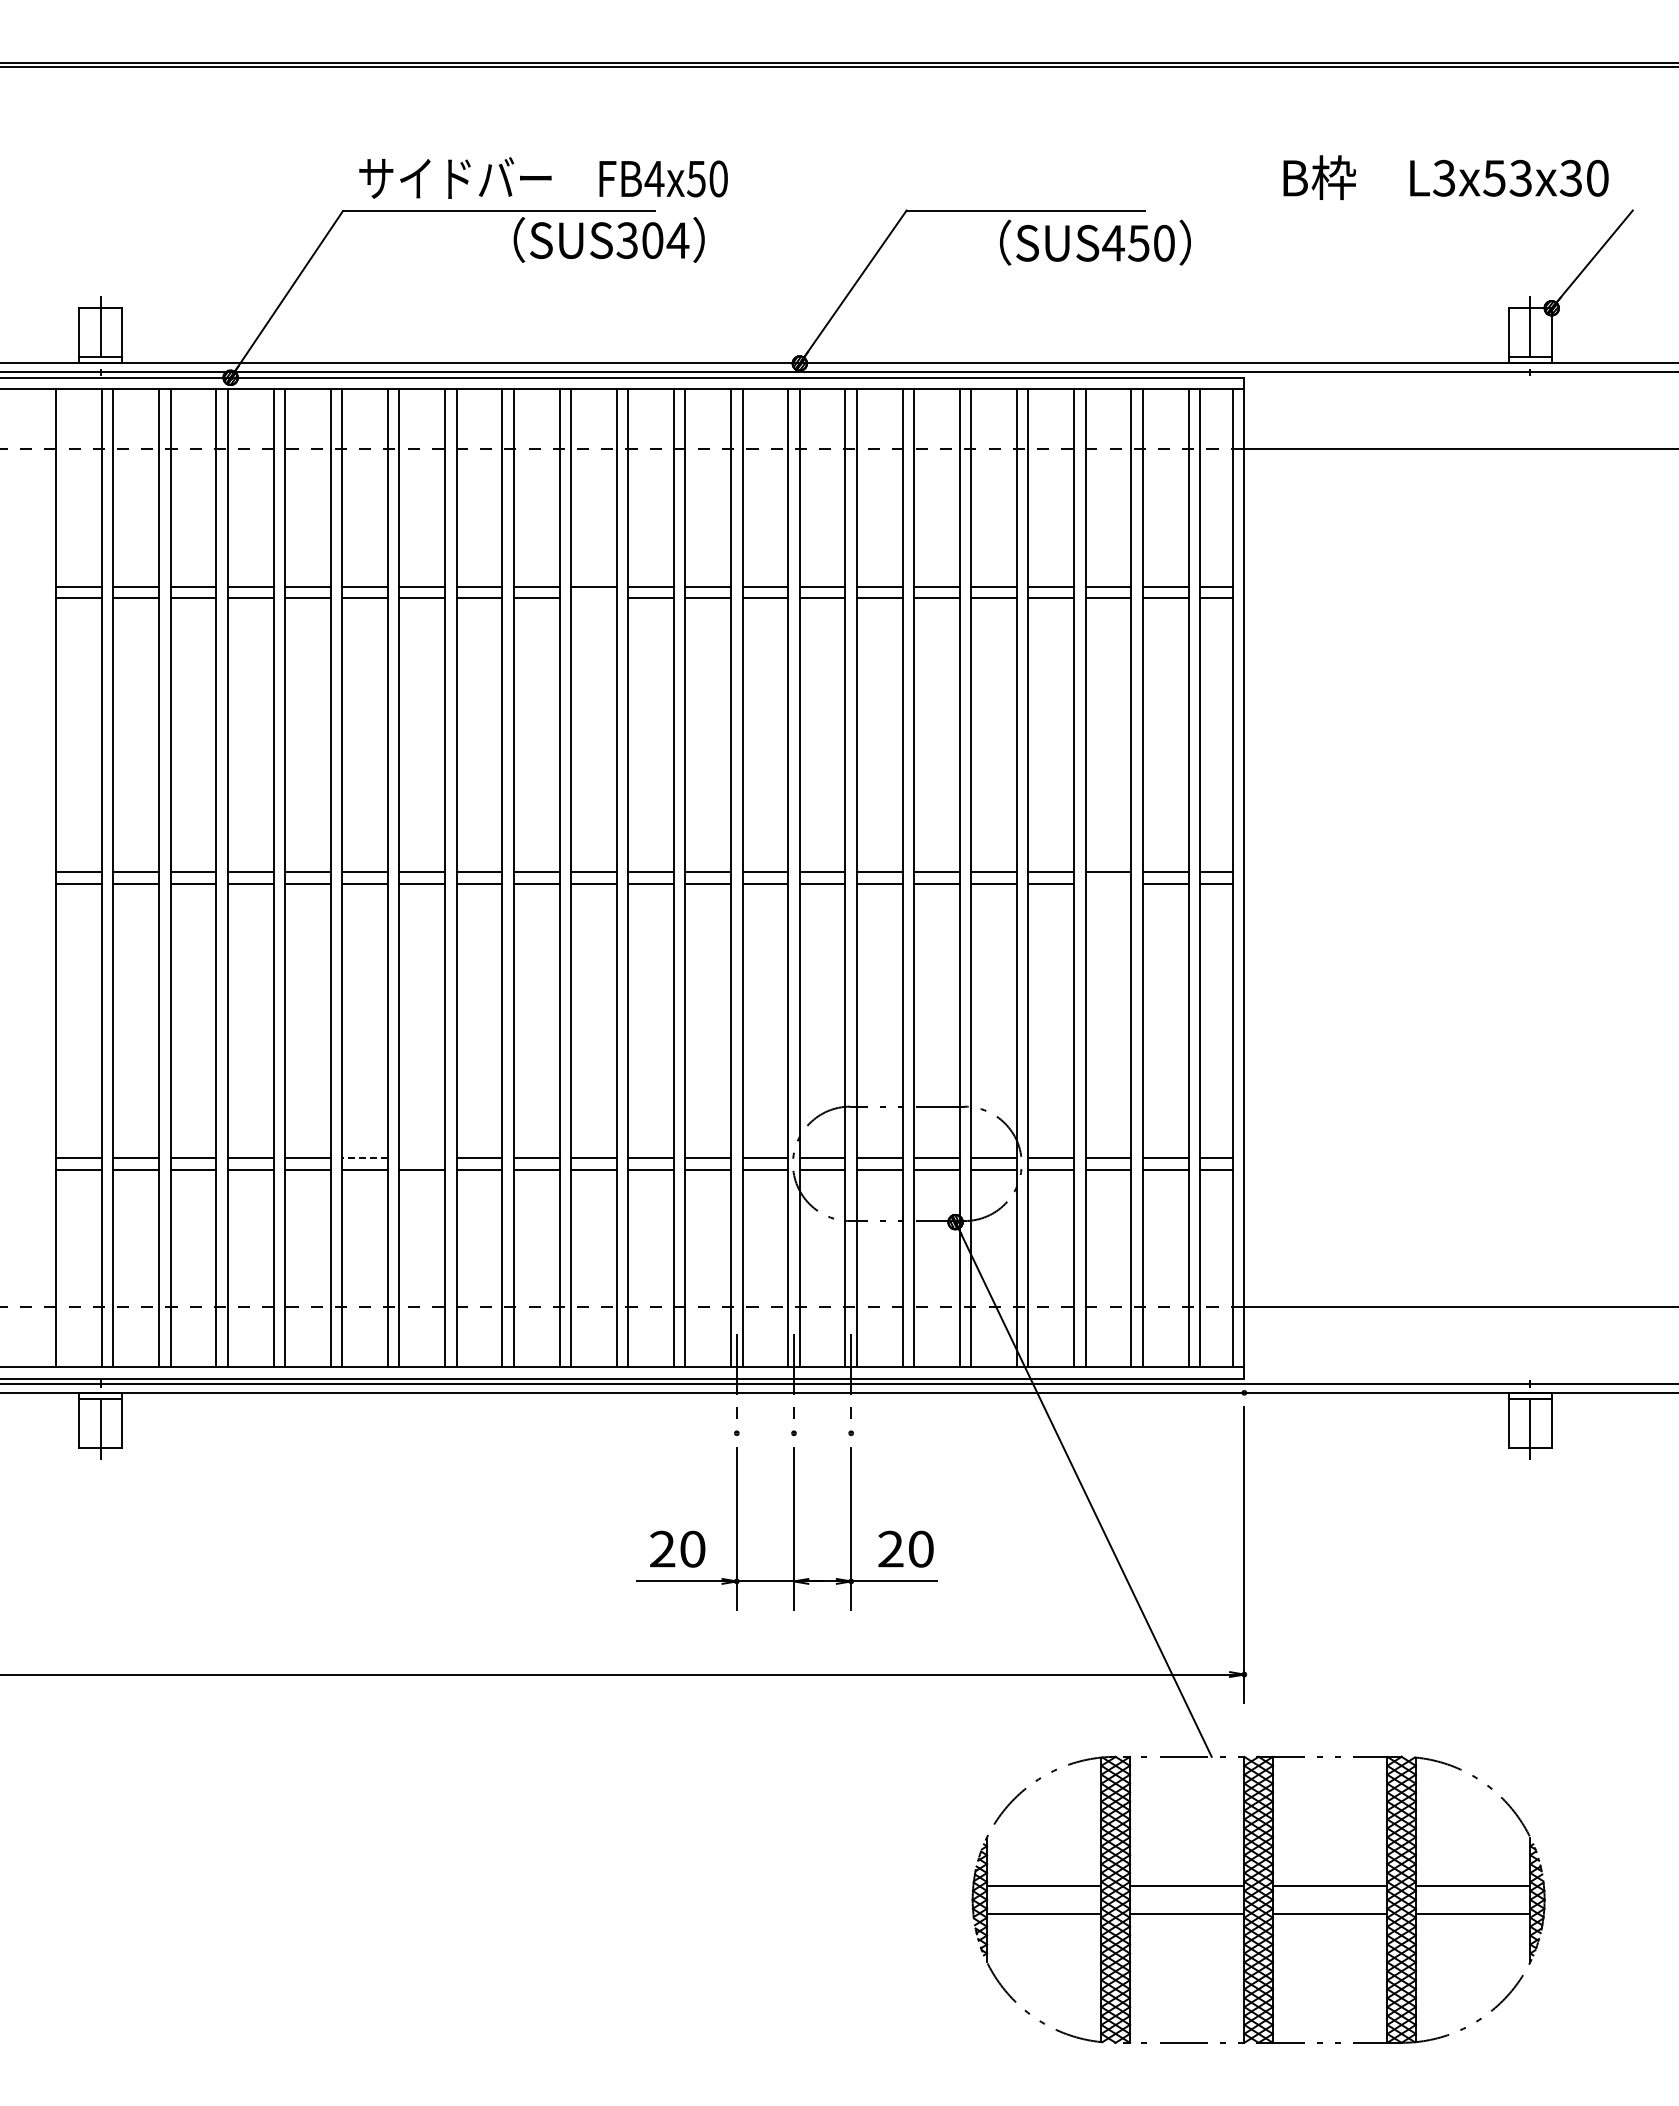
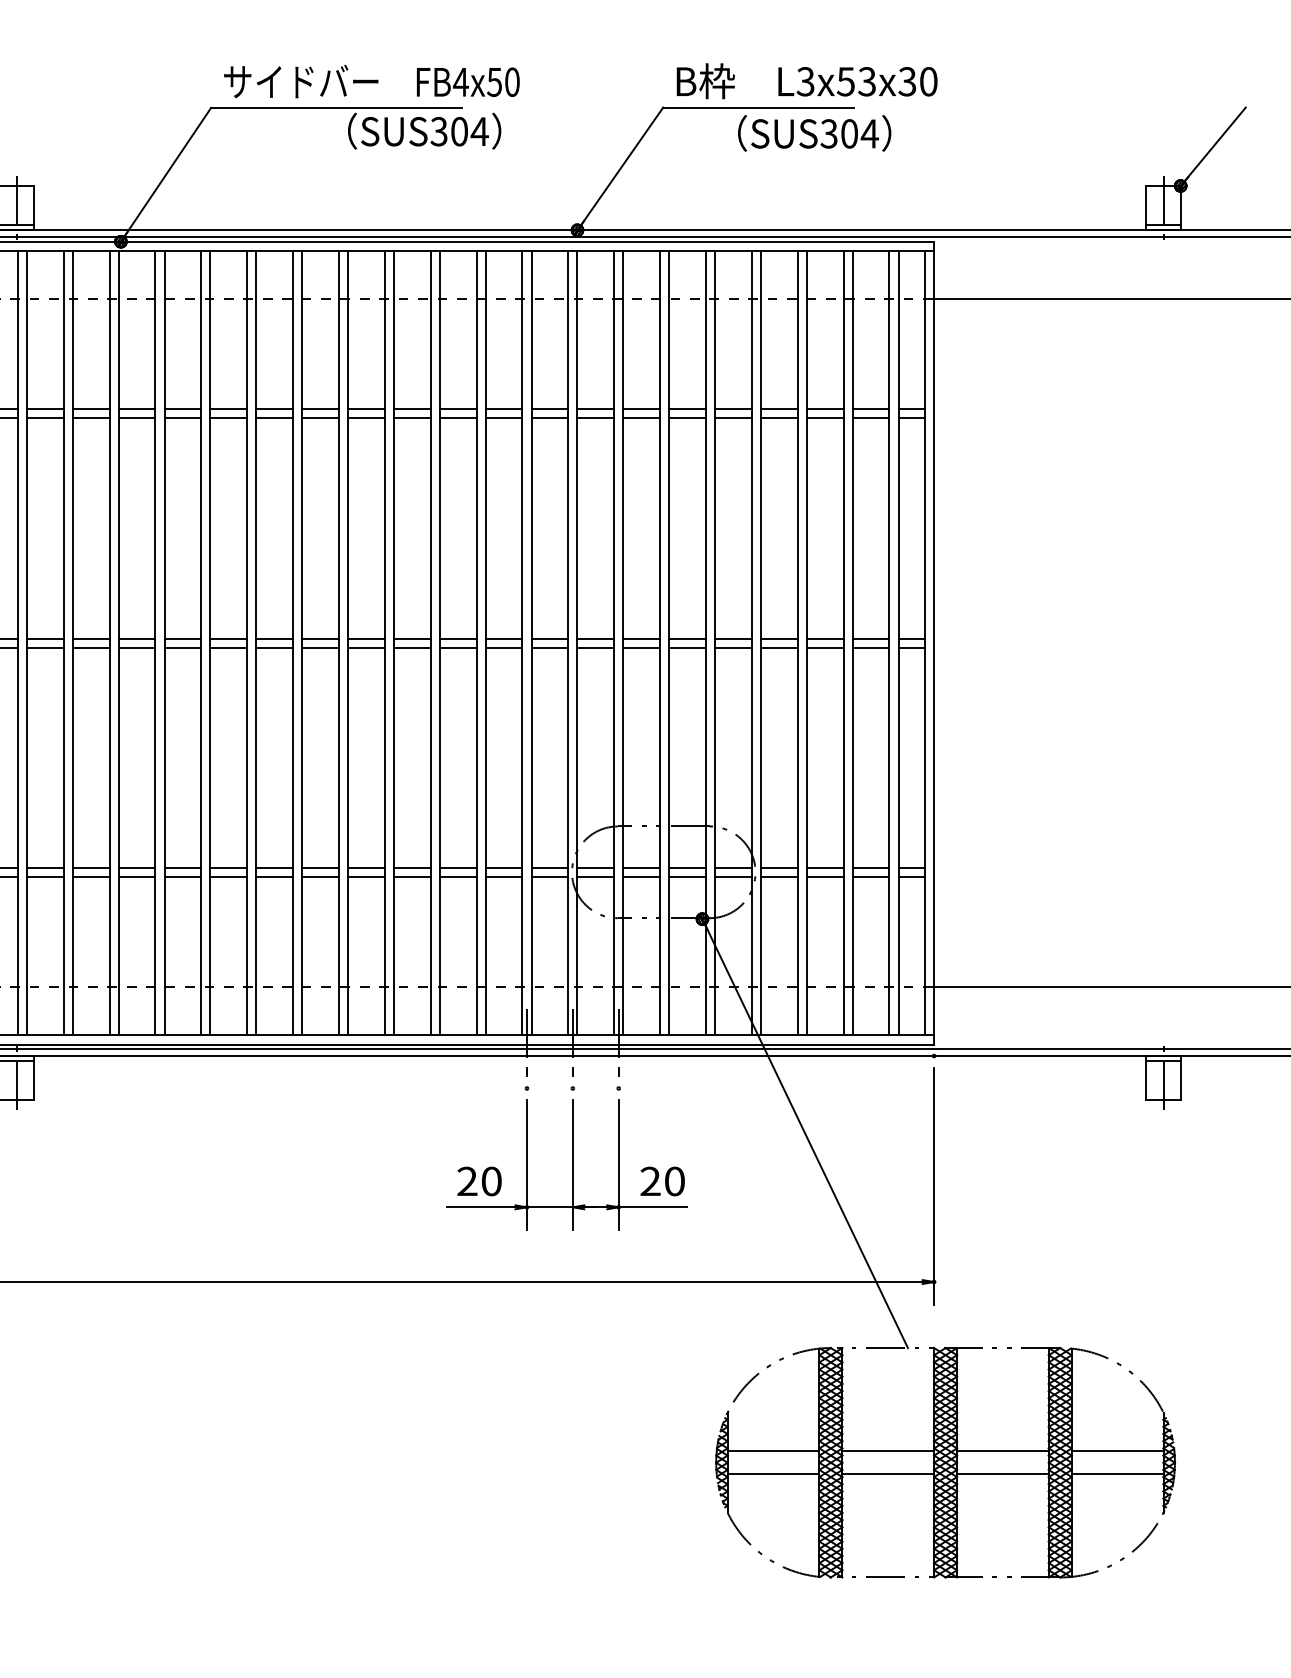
text: (1445, 177) -> (806, 81), moved
text: (1138, 242) -> (849, 133), SUS450 -> SUS304
line: (593, 597) -> (412, 418), added
line: (1108, 883) -> (825, 647), added
line: (365, 1158) -> (229, 868), dashed -> solid
line: (422, 1158) -> (274, 868), added

